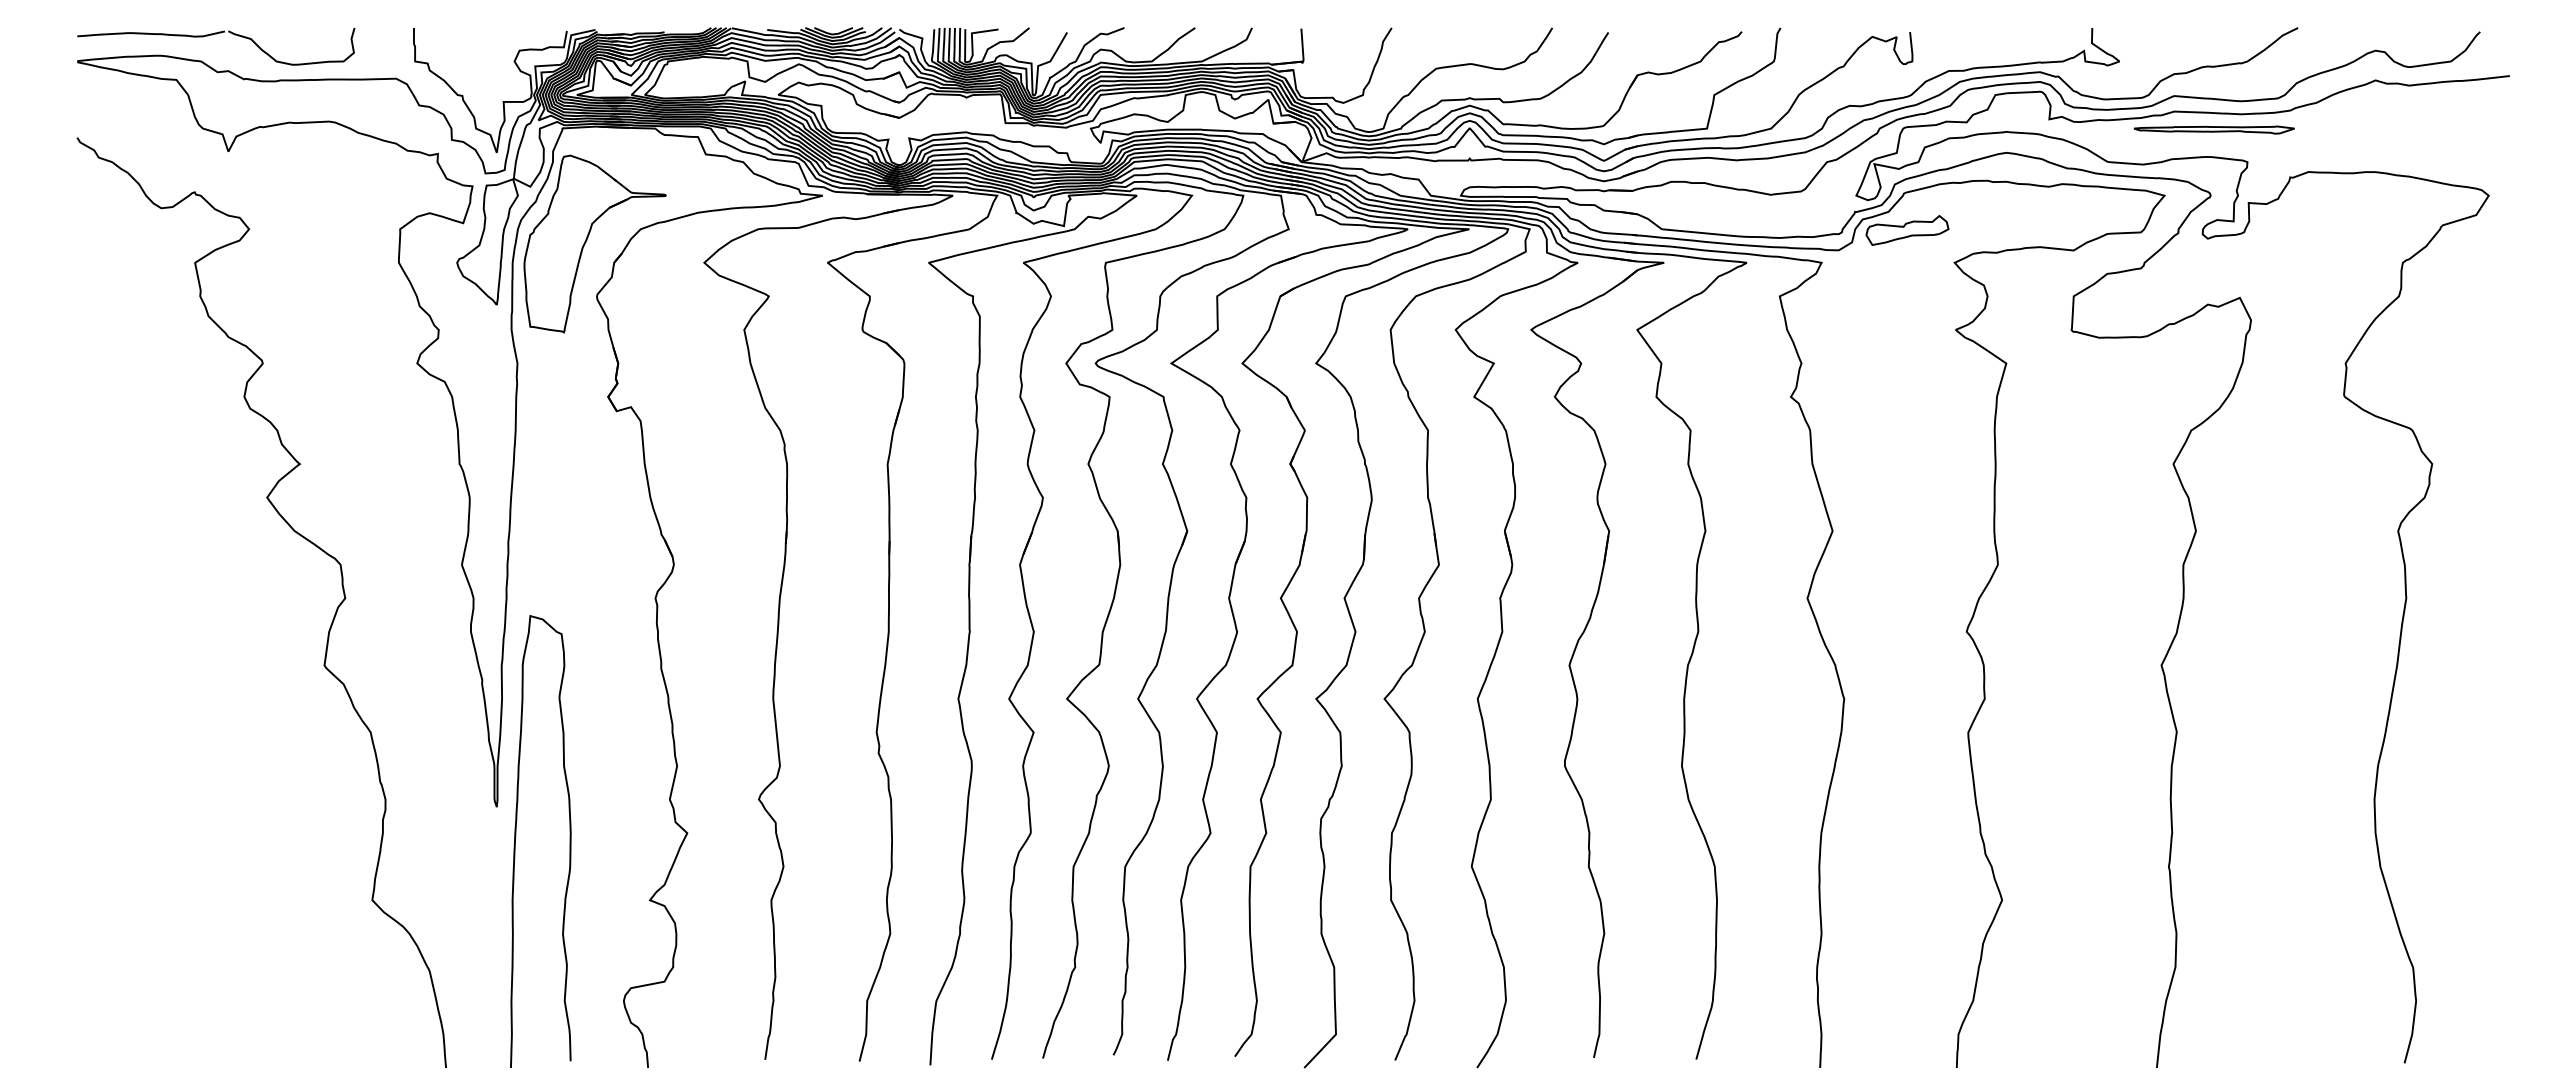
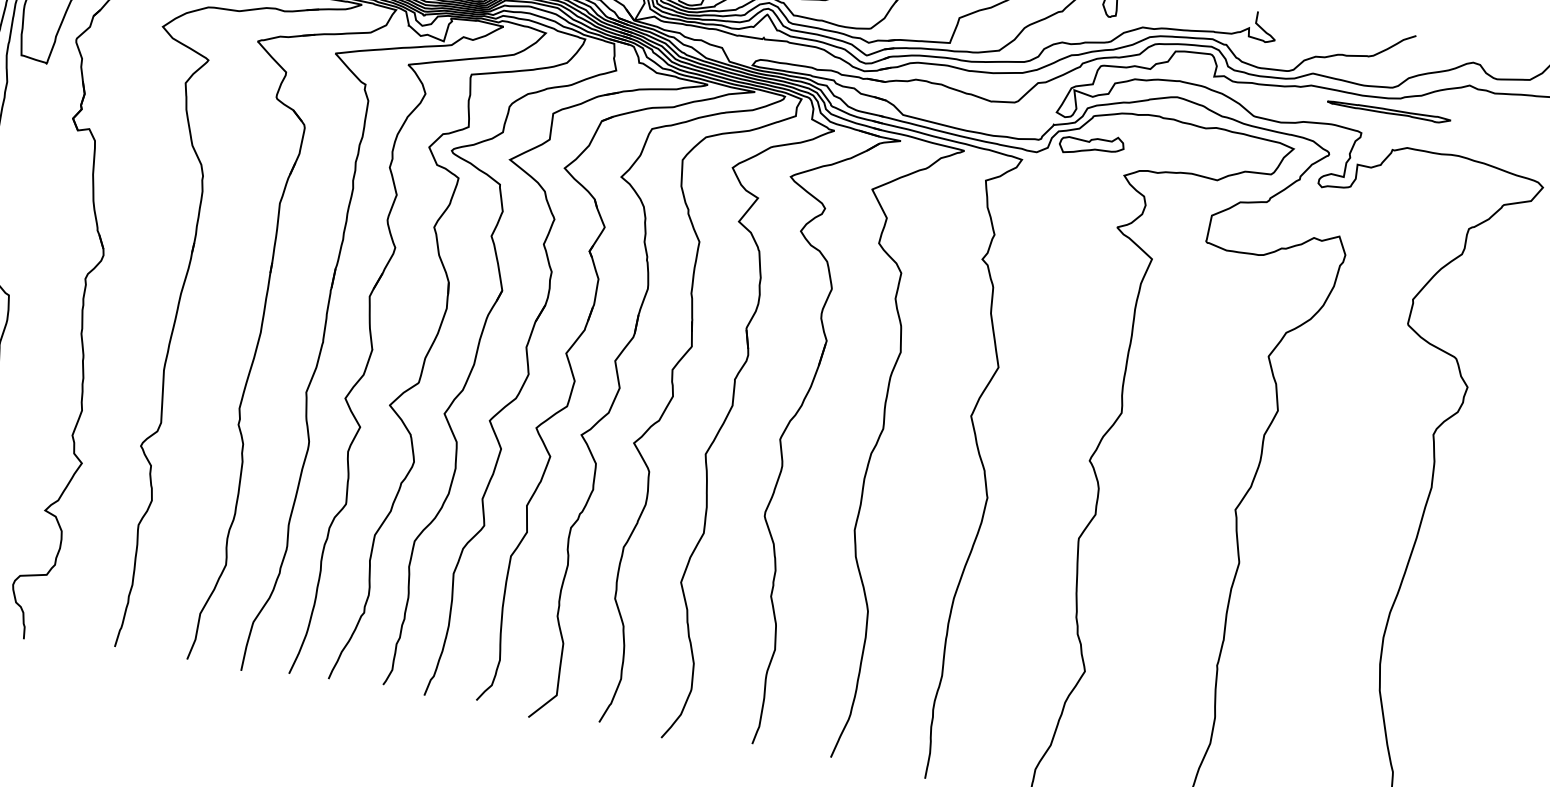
part: (2213, 129) -> (1388, 111), moved

